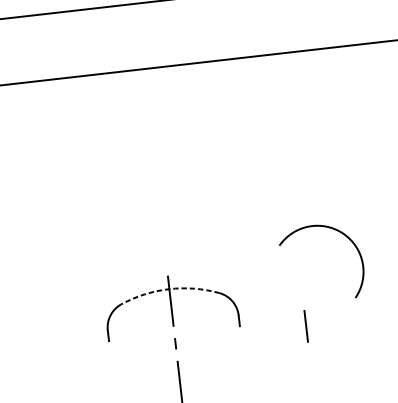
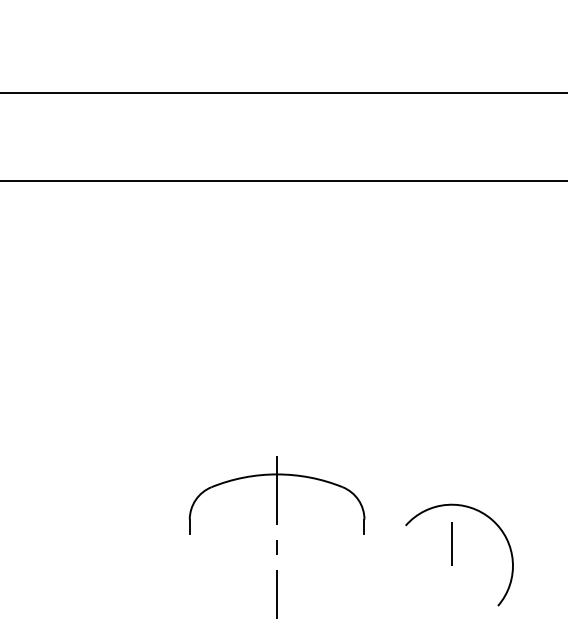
arc: (336, 230) -> (482, 514), moved
arc: (169, 289) -> (277, 474), dashed -> solid

